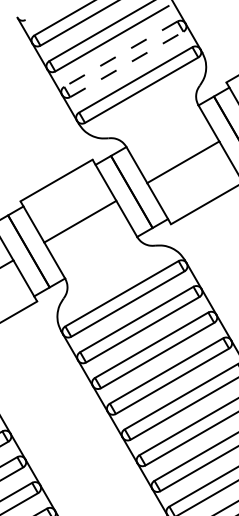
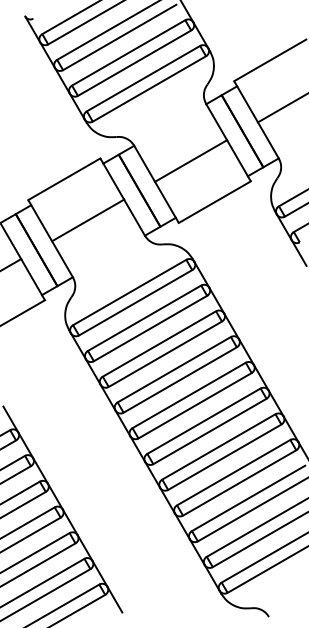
line: (120, 54) -> (128, 53), dashed -> solid
line: (127, 63) -> (135, 62), dashed -> solid

